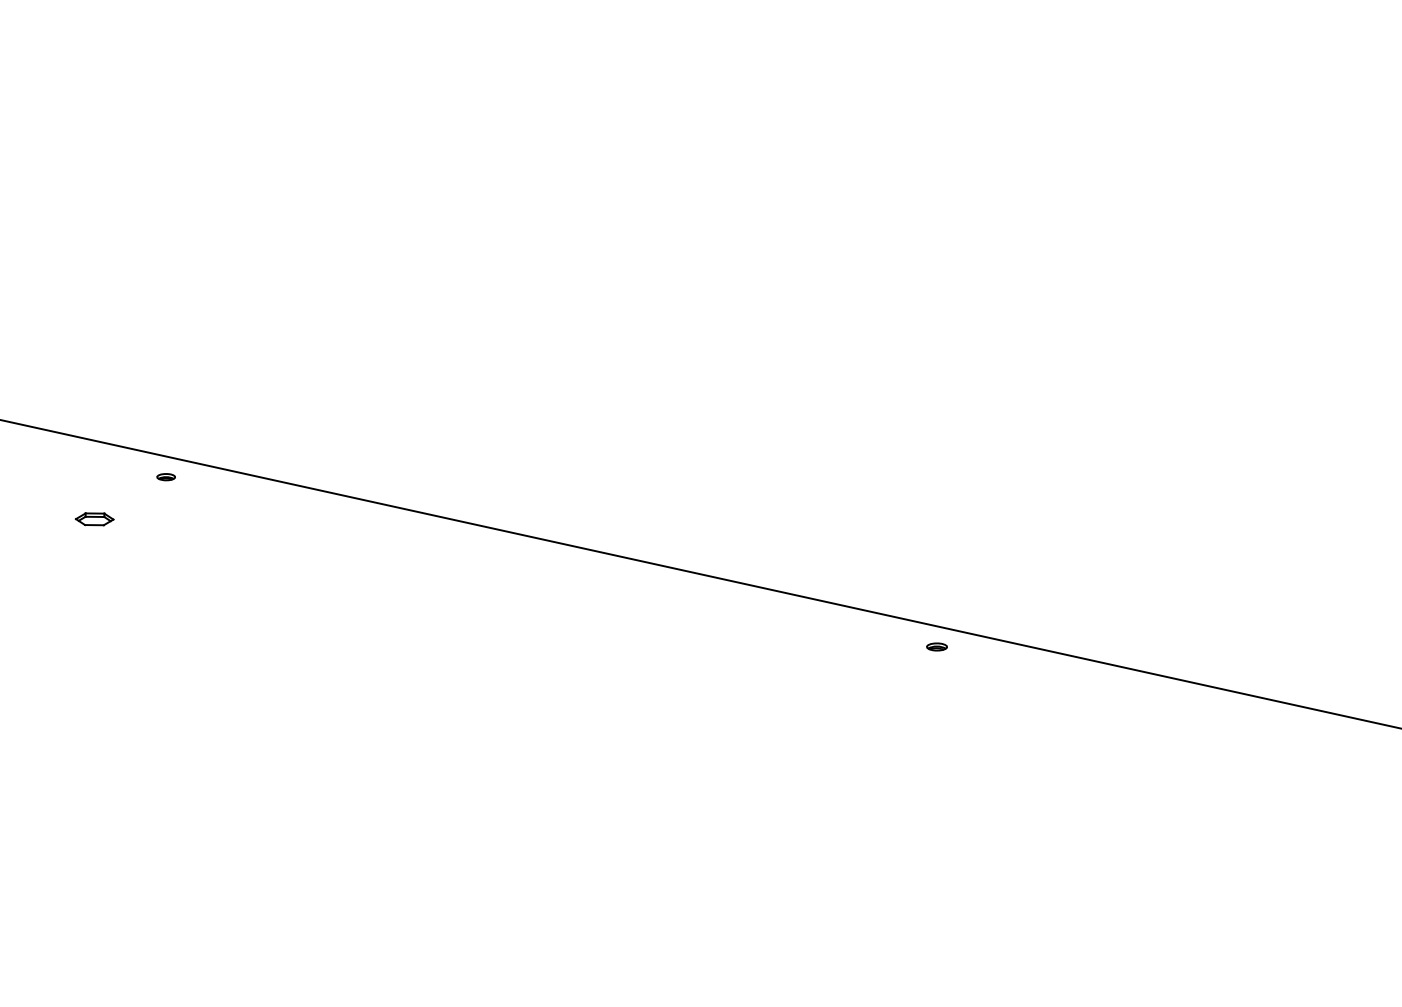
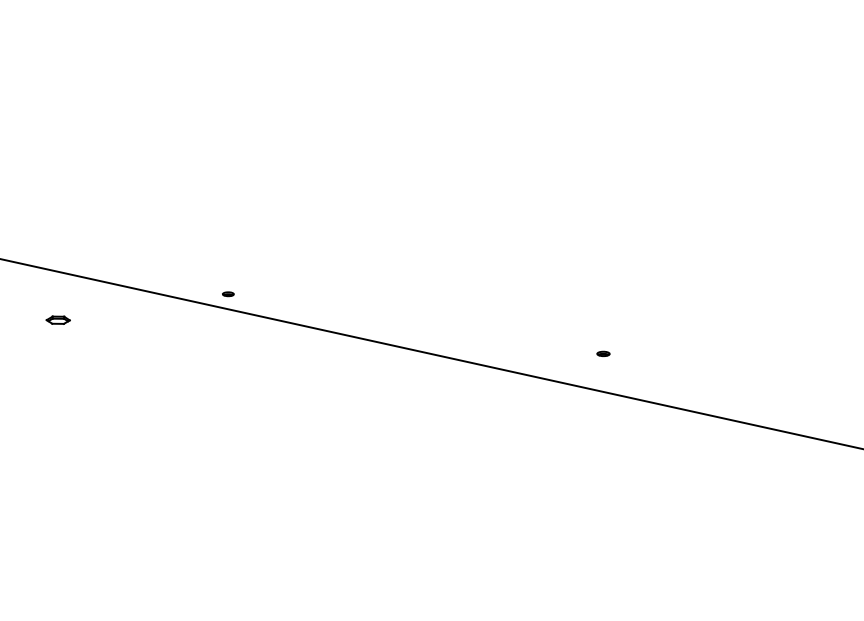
part: (166, 477) -> (228, 294), moved
part: (937, 646) -> (603, 353), moved

